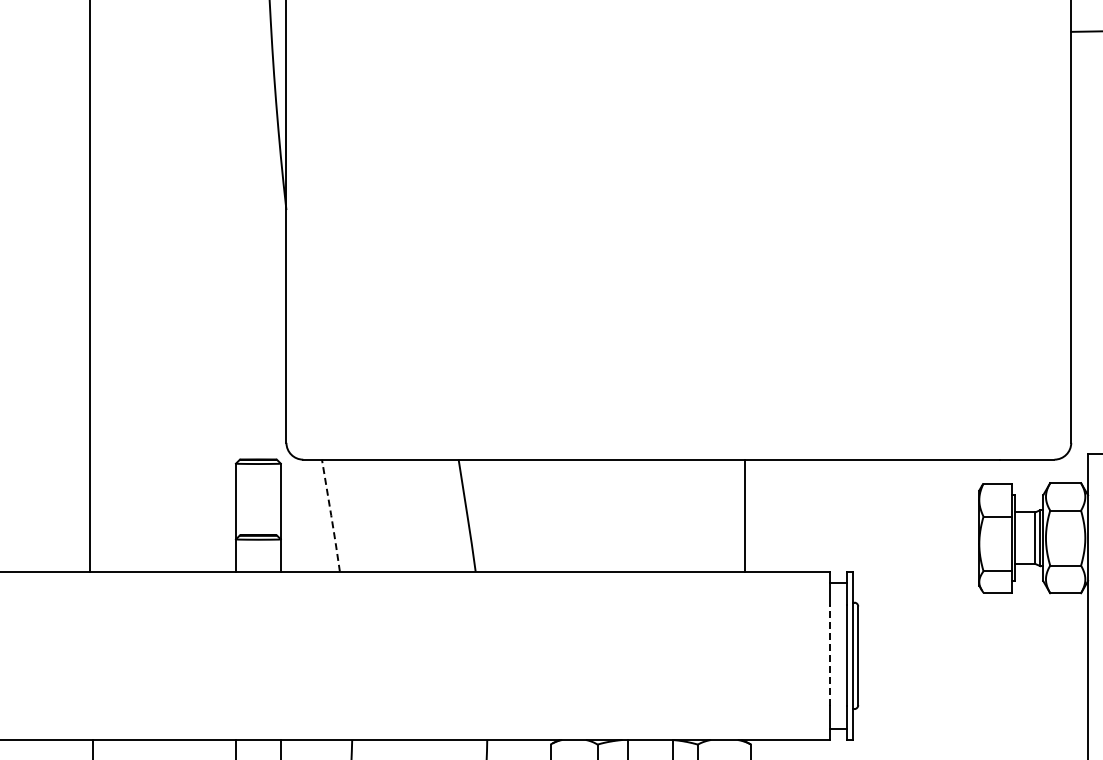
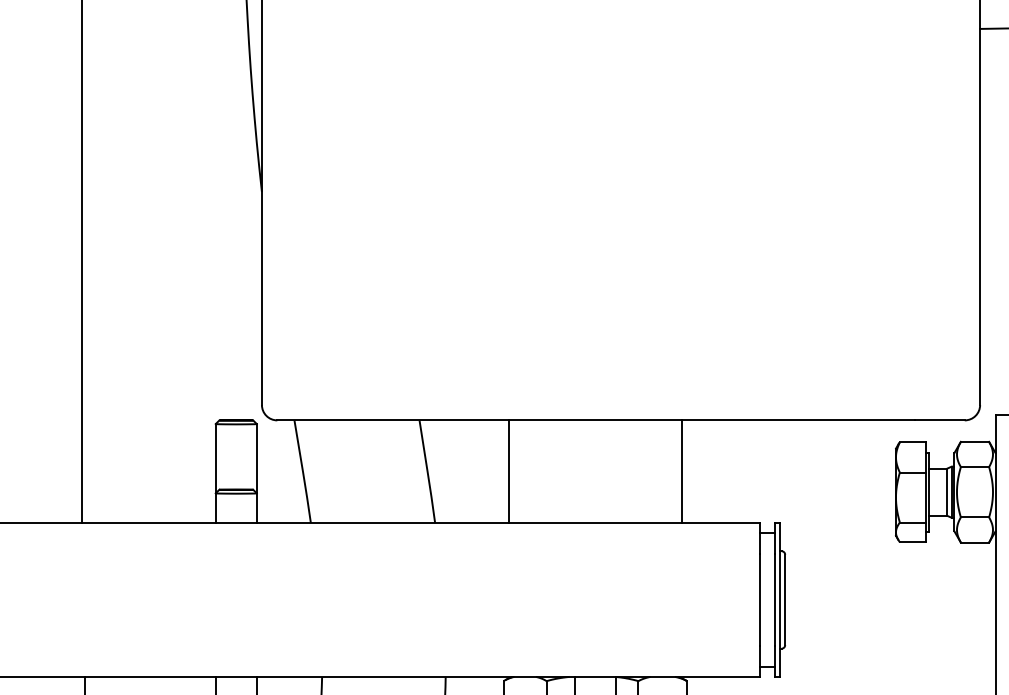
line: (331, 515) -> (303, 471), dashed -> solid
line: (556, 515) -> (509, 471), added
line: (830, 655) -> (759, 599), dashed -> solid

